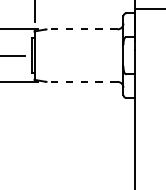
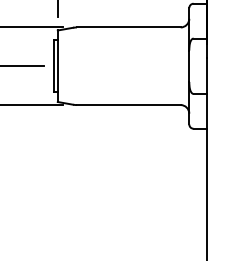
line: (82, 29) -> (128, 27), dashed -> solid
line: (82, 81) -> (128, 104), dashed -> solid

